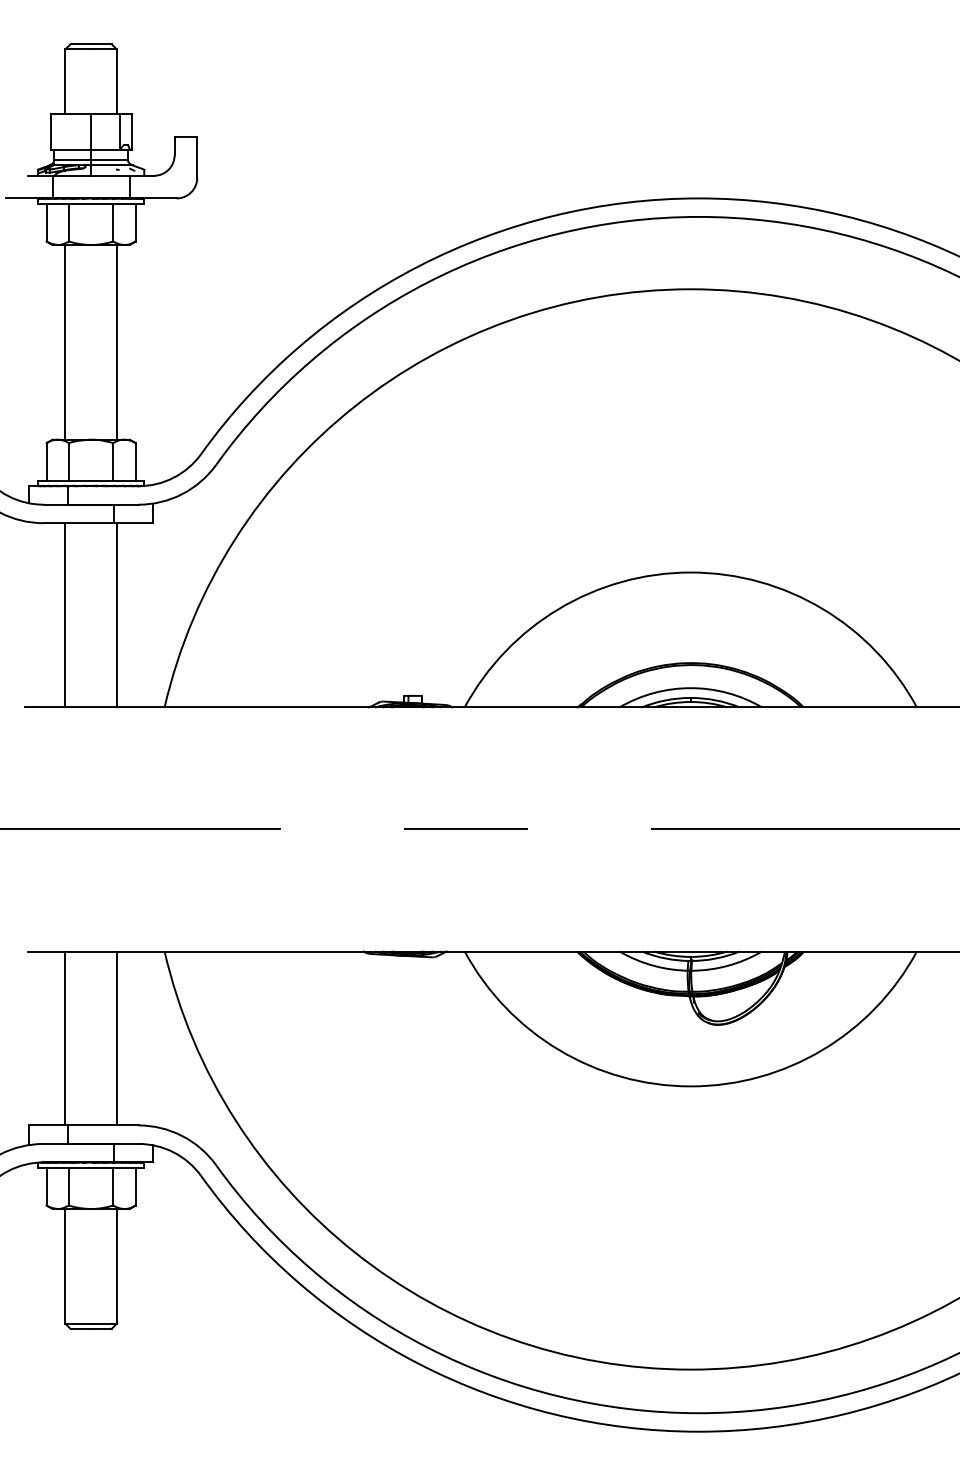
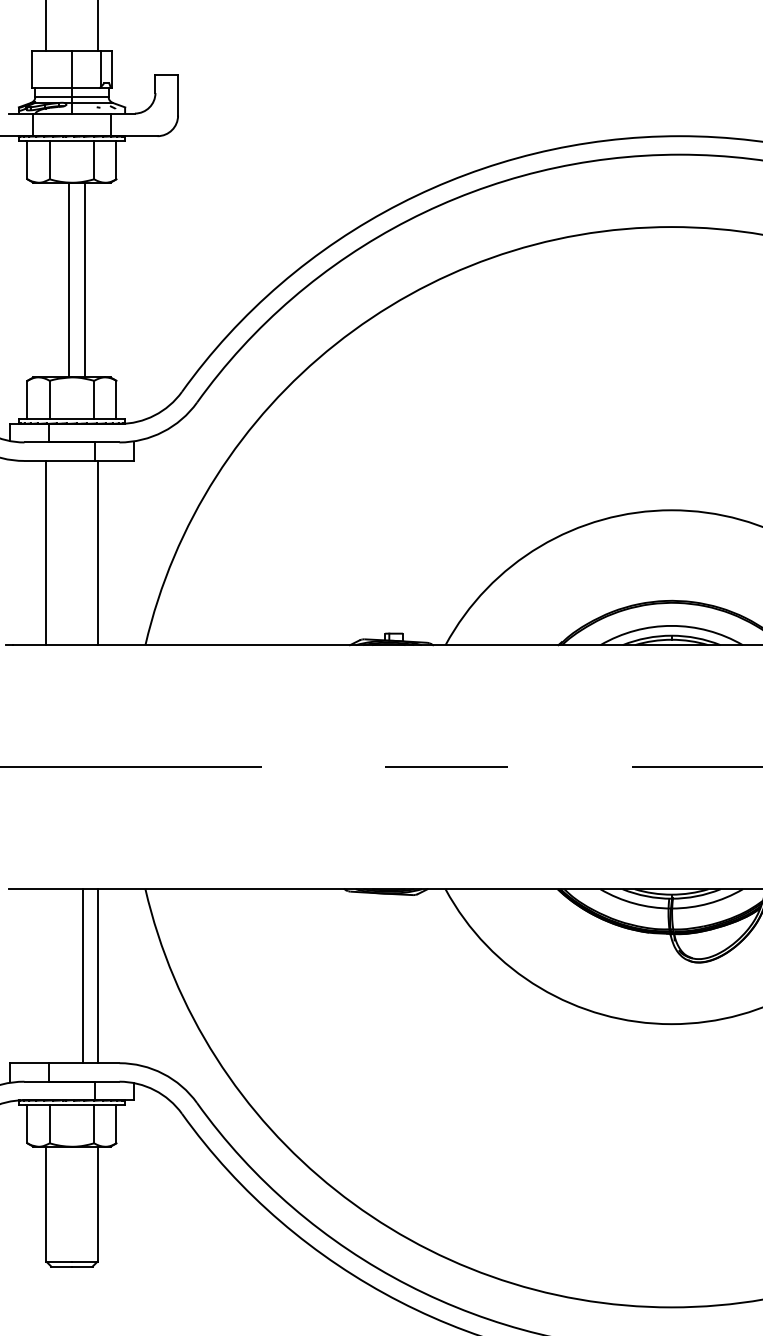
line: (65, 342) -> (85, 280), moved
line: (116, 342) -> (68, 280), moved
line: (65, 1038) -> (83, 976), moved

